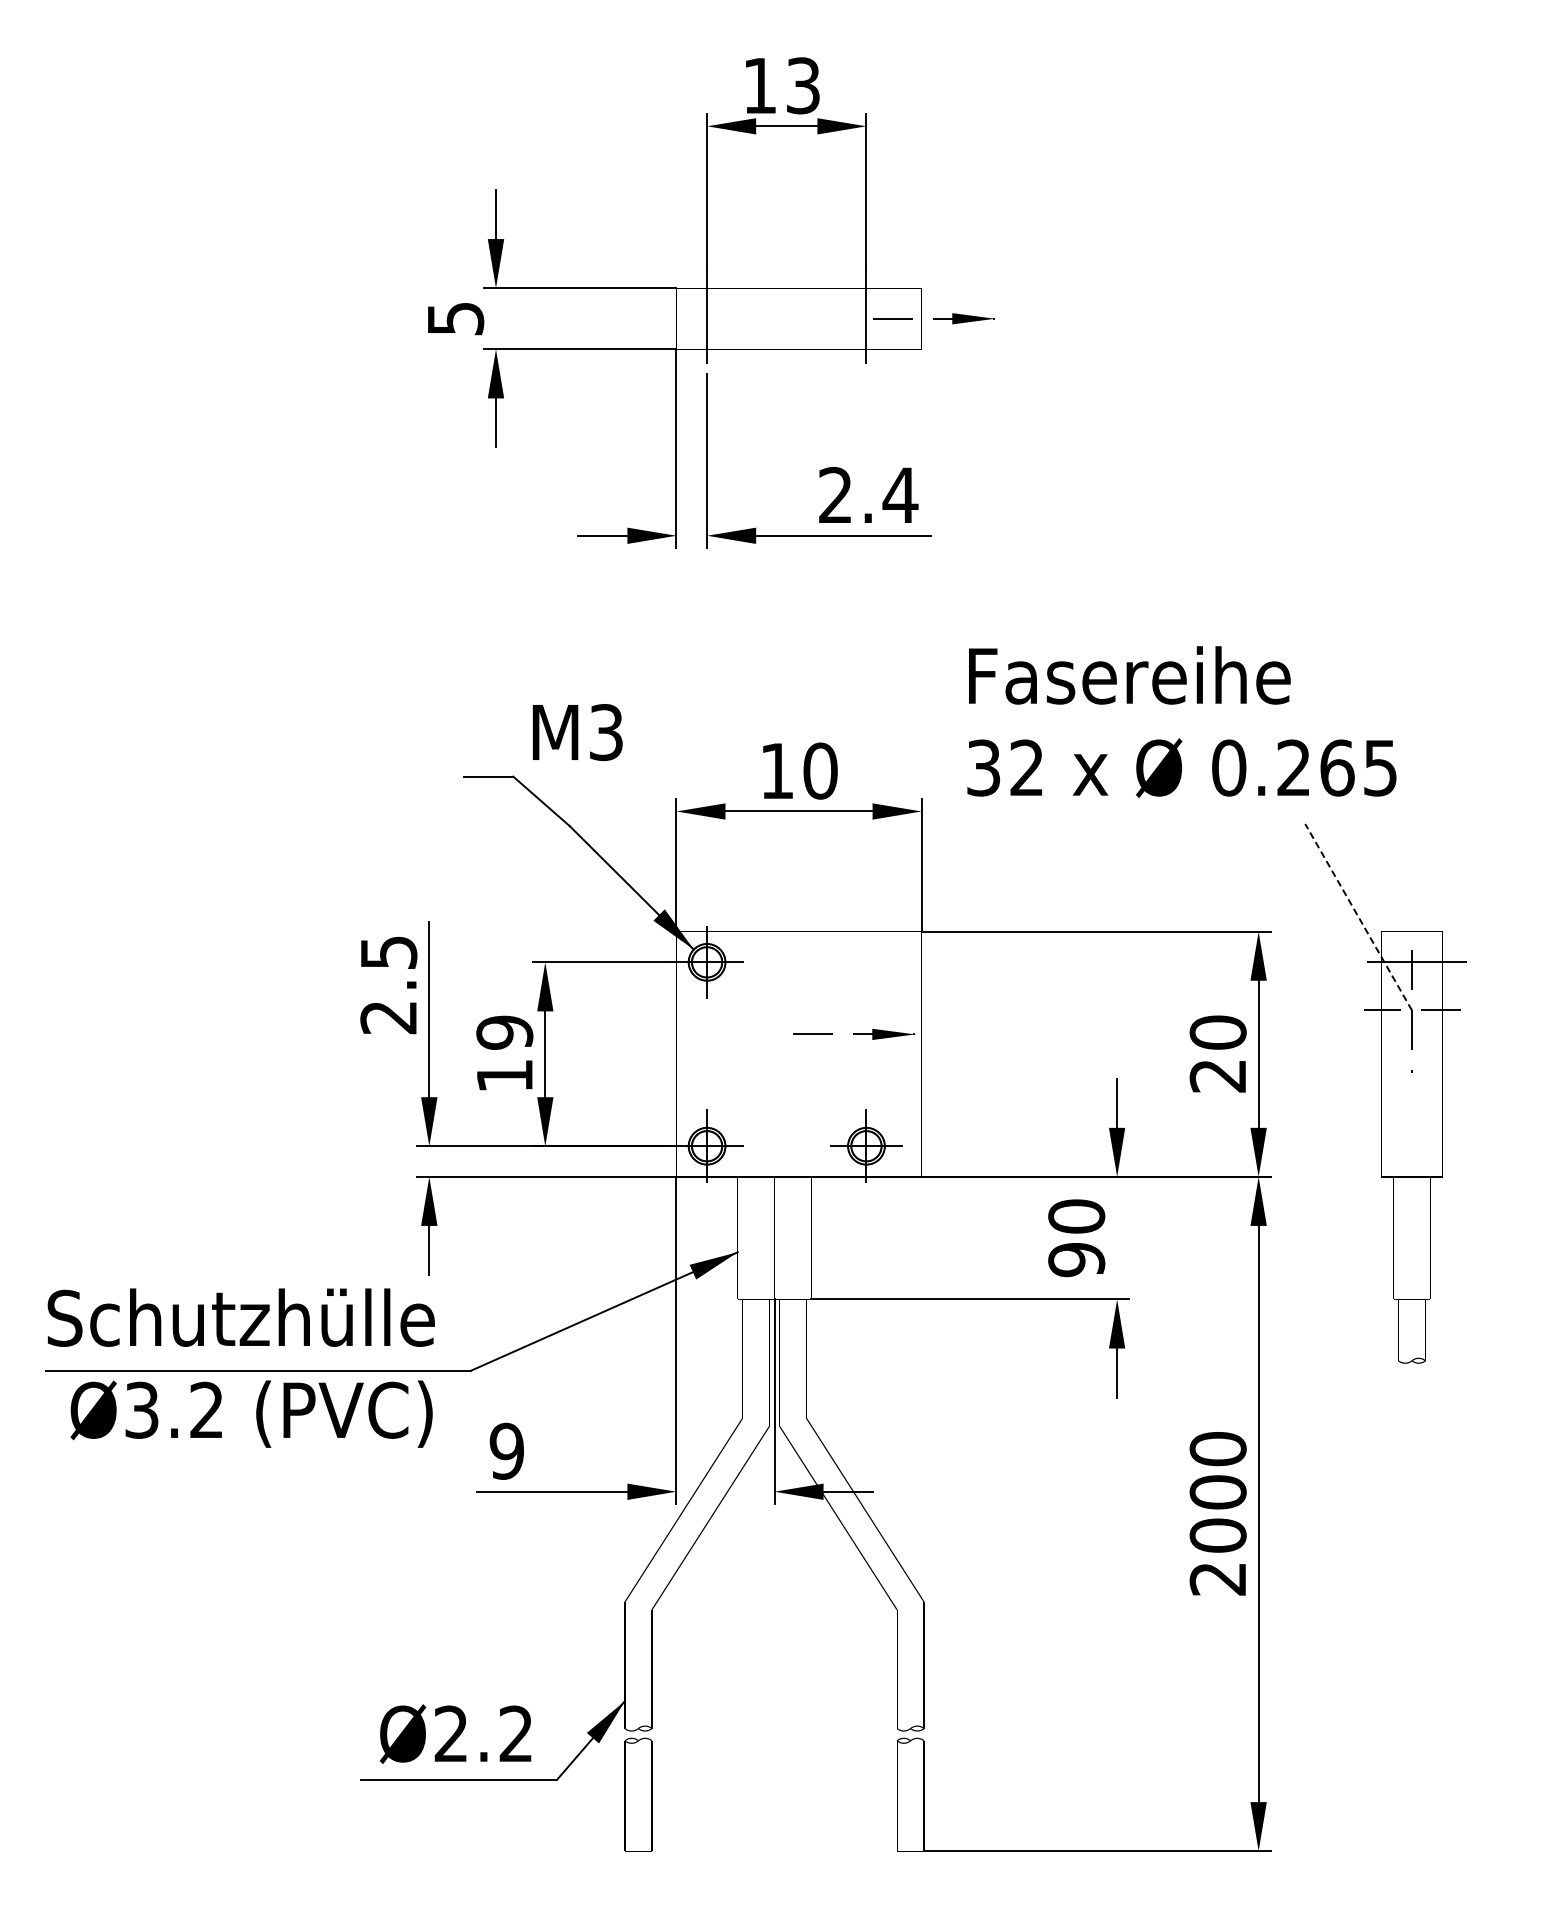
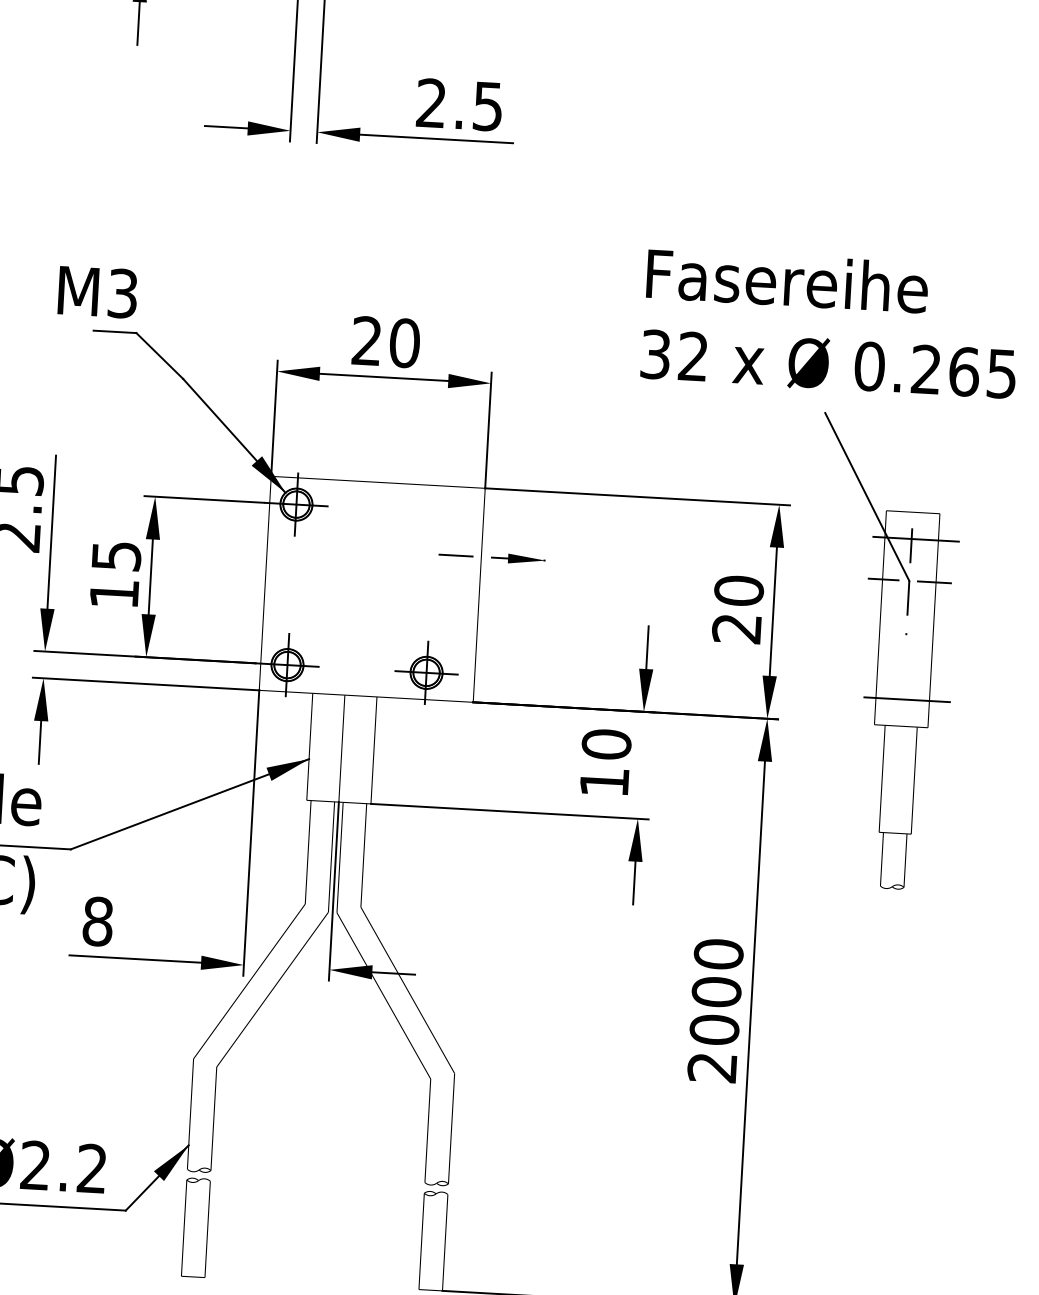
text: (900, 495) -> (488, 106), 2.4 -> 2.5
text: (1181, 721) -> (830, 323), moved
text: (577, 732) -> (97, 292), moved
text: (776, 770) -> (366, 340), 10 -> 20
line: (1358, 916) -> (867, 496), dashed -> solid
text: (504, 1032) -> (116, 555), 19 -> 15
part: (853, 1033) -> (491, 556), moved
line: (1411, 1146) -> (902, 699), added
text: (1076, 1260) -> (604, 782), 90 -> 10
text: (506, 1450) -> (97, 920), 9 -> 8

